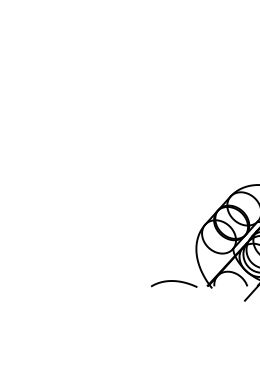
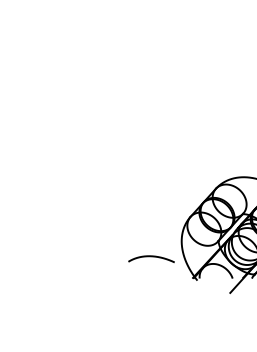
curve: (174, 281) -> (151, 256), moved

